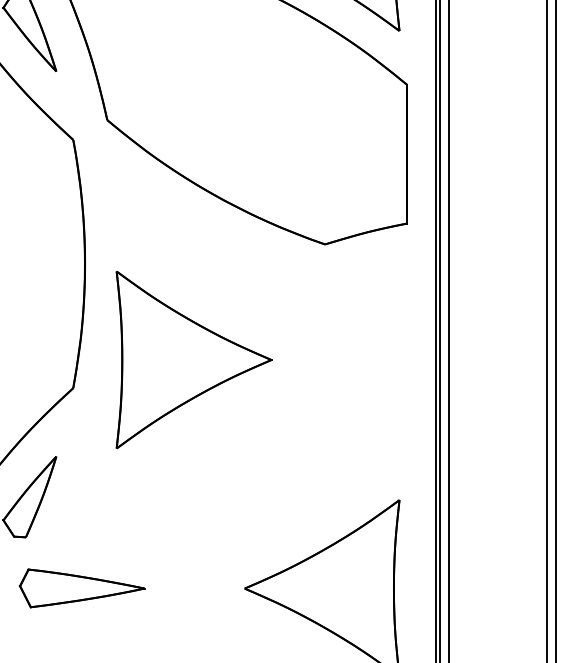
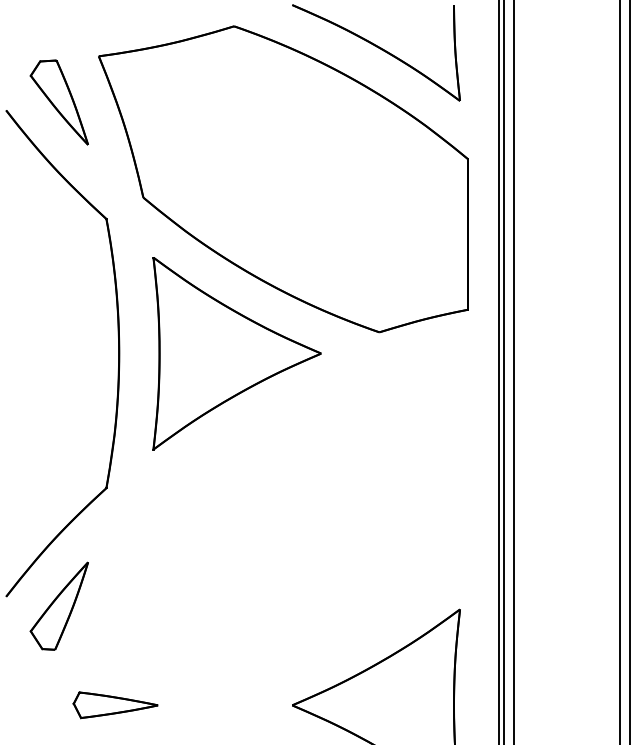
part: (193, 359) -> (236, 353), moved
part: (81, 588) -> (115, 705), size x0.62

